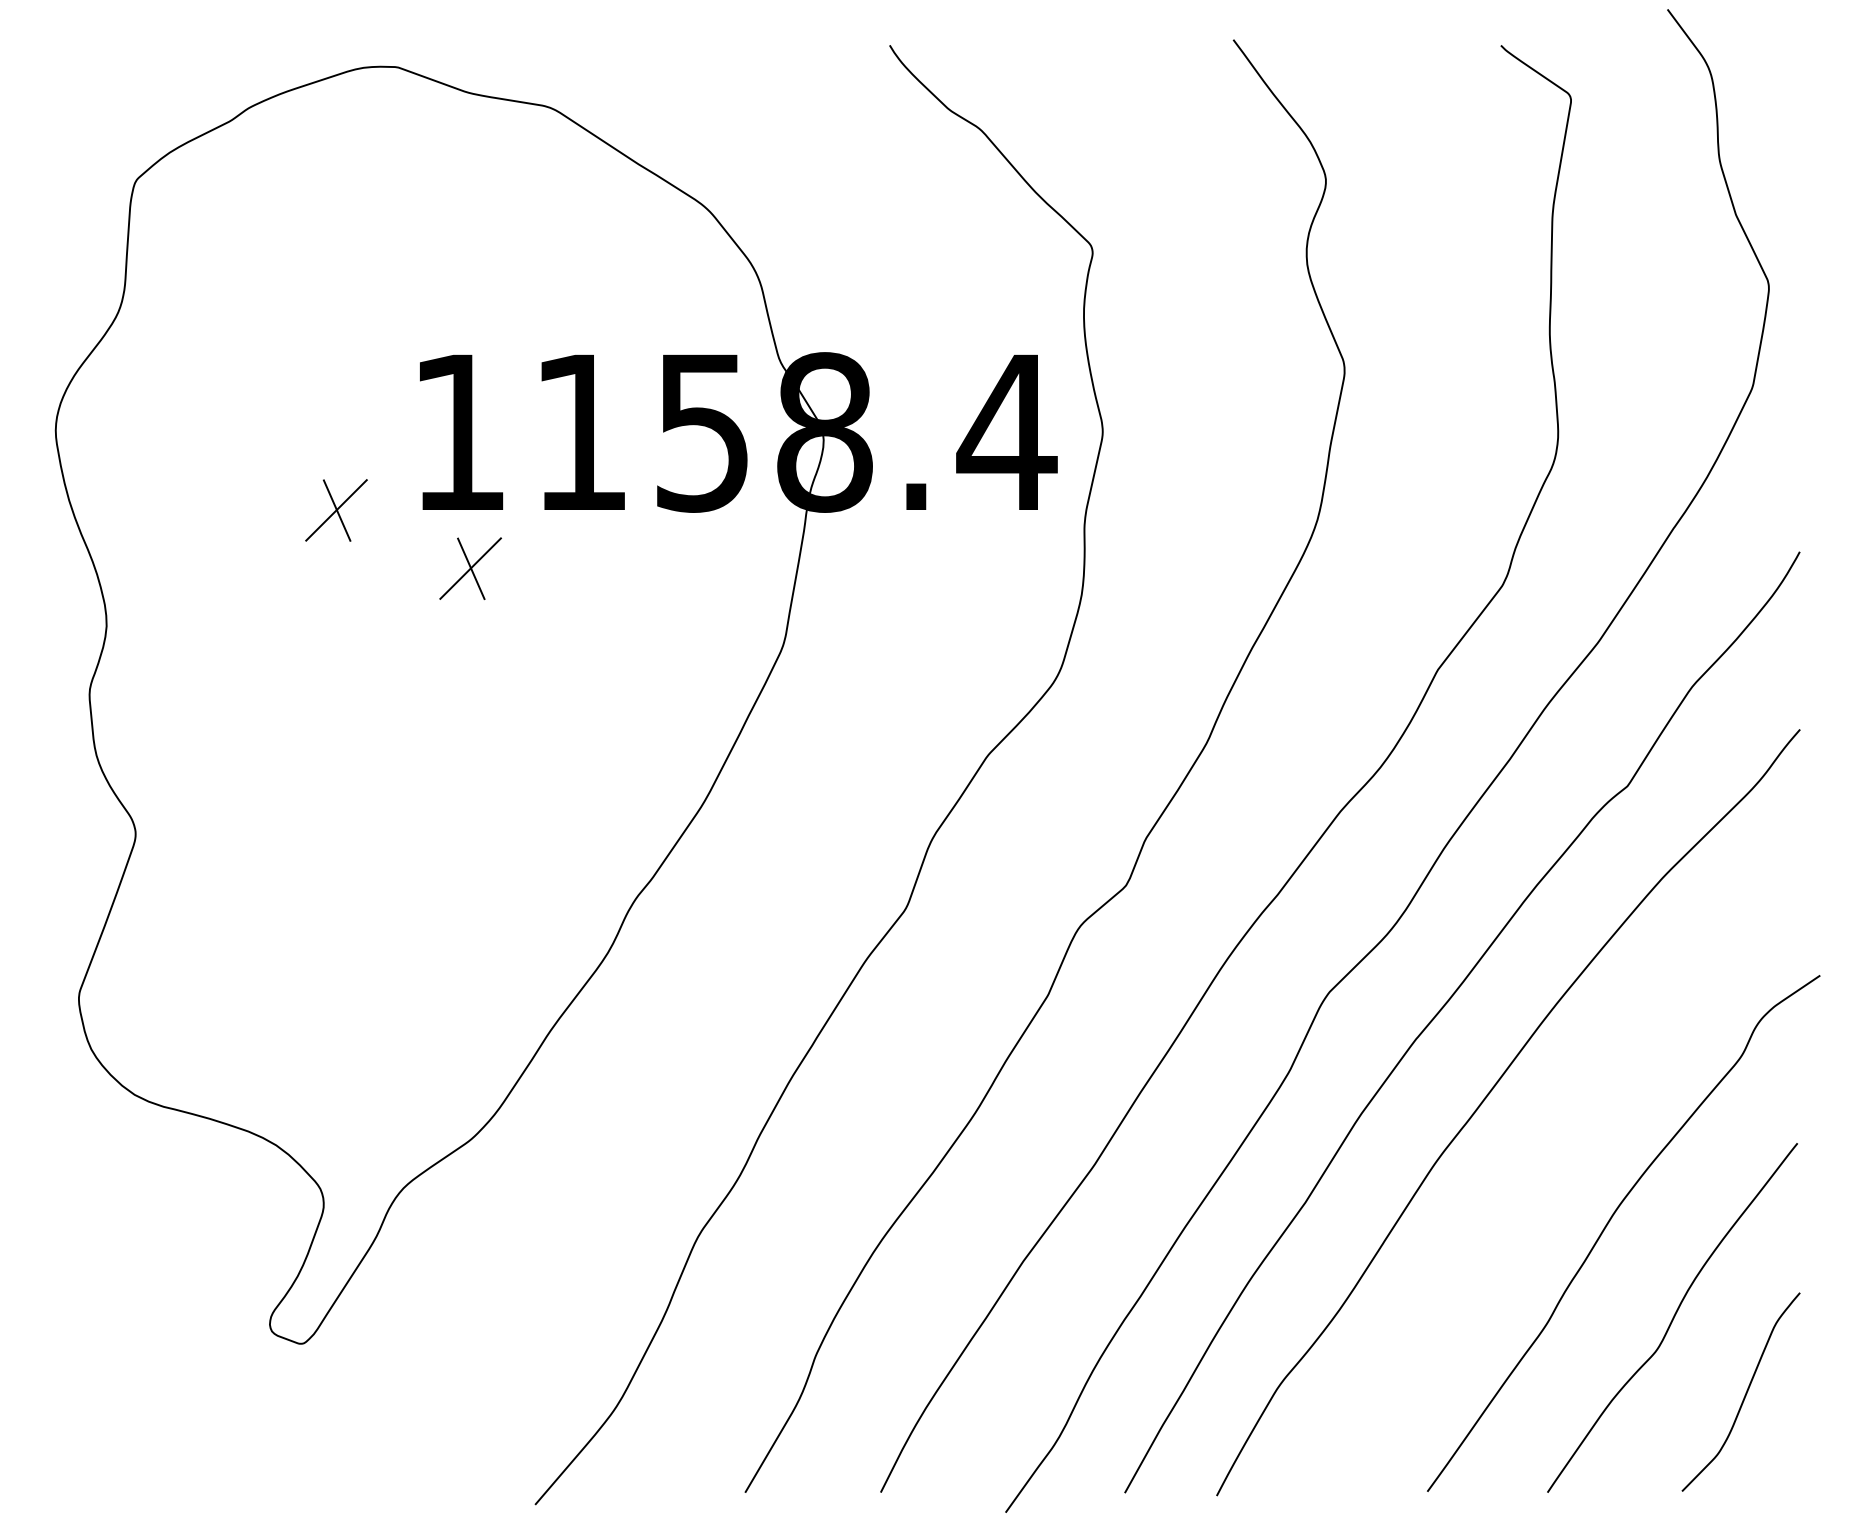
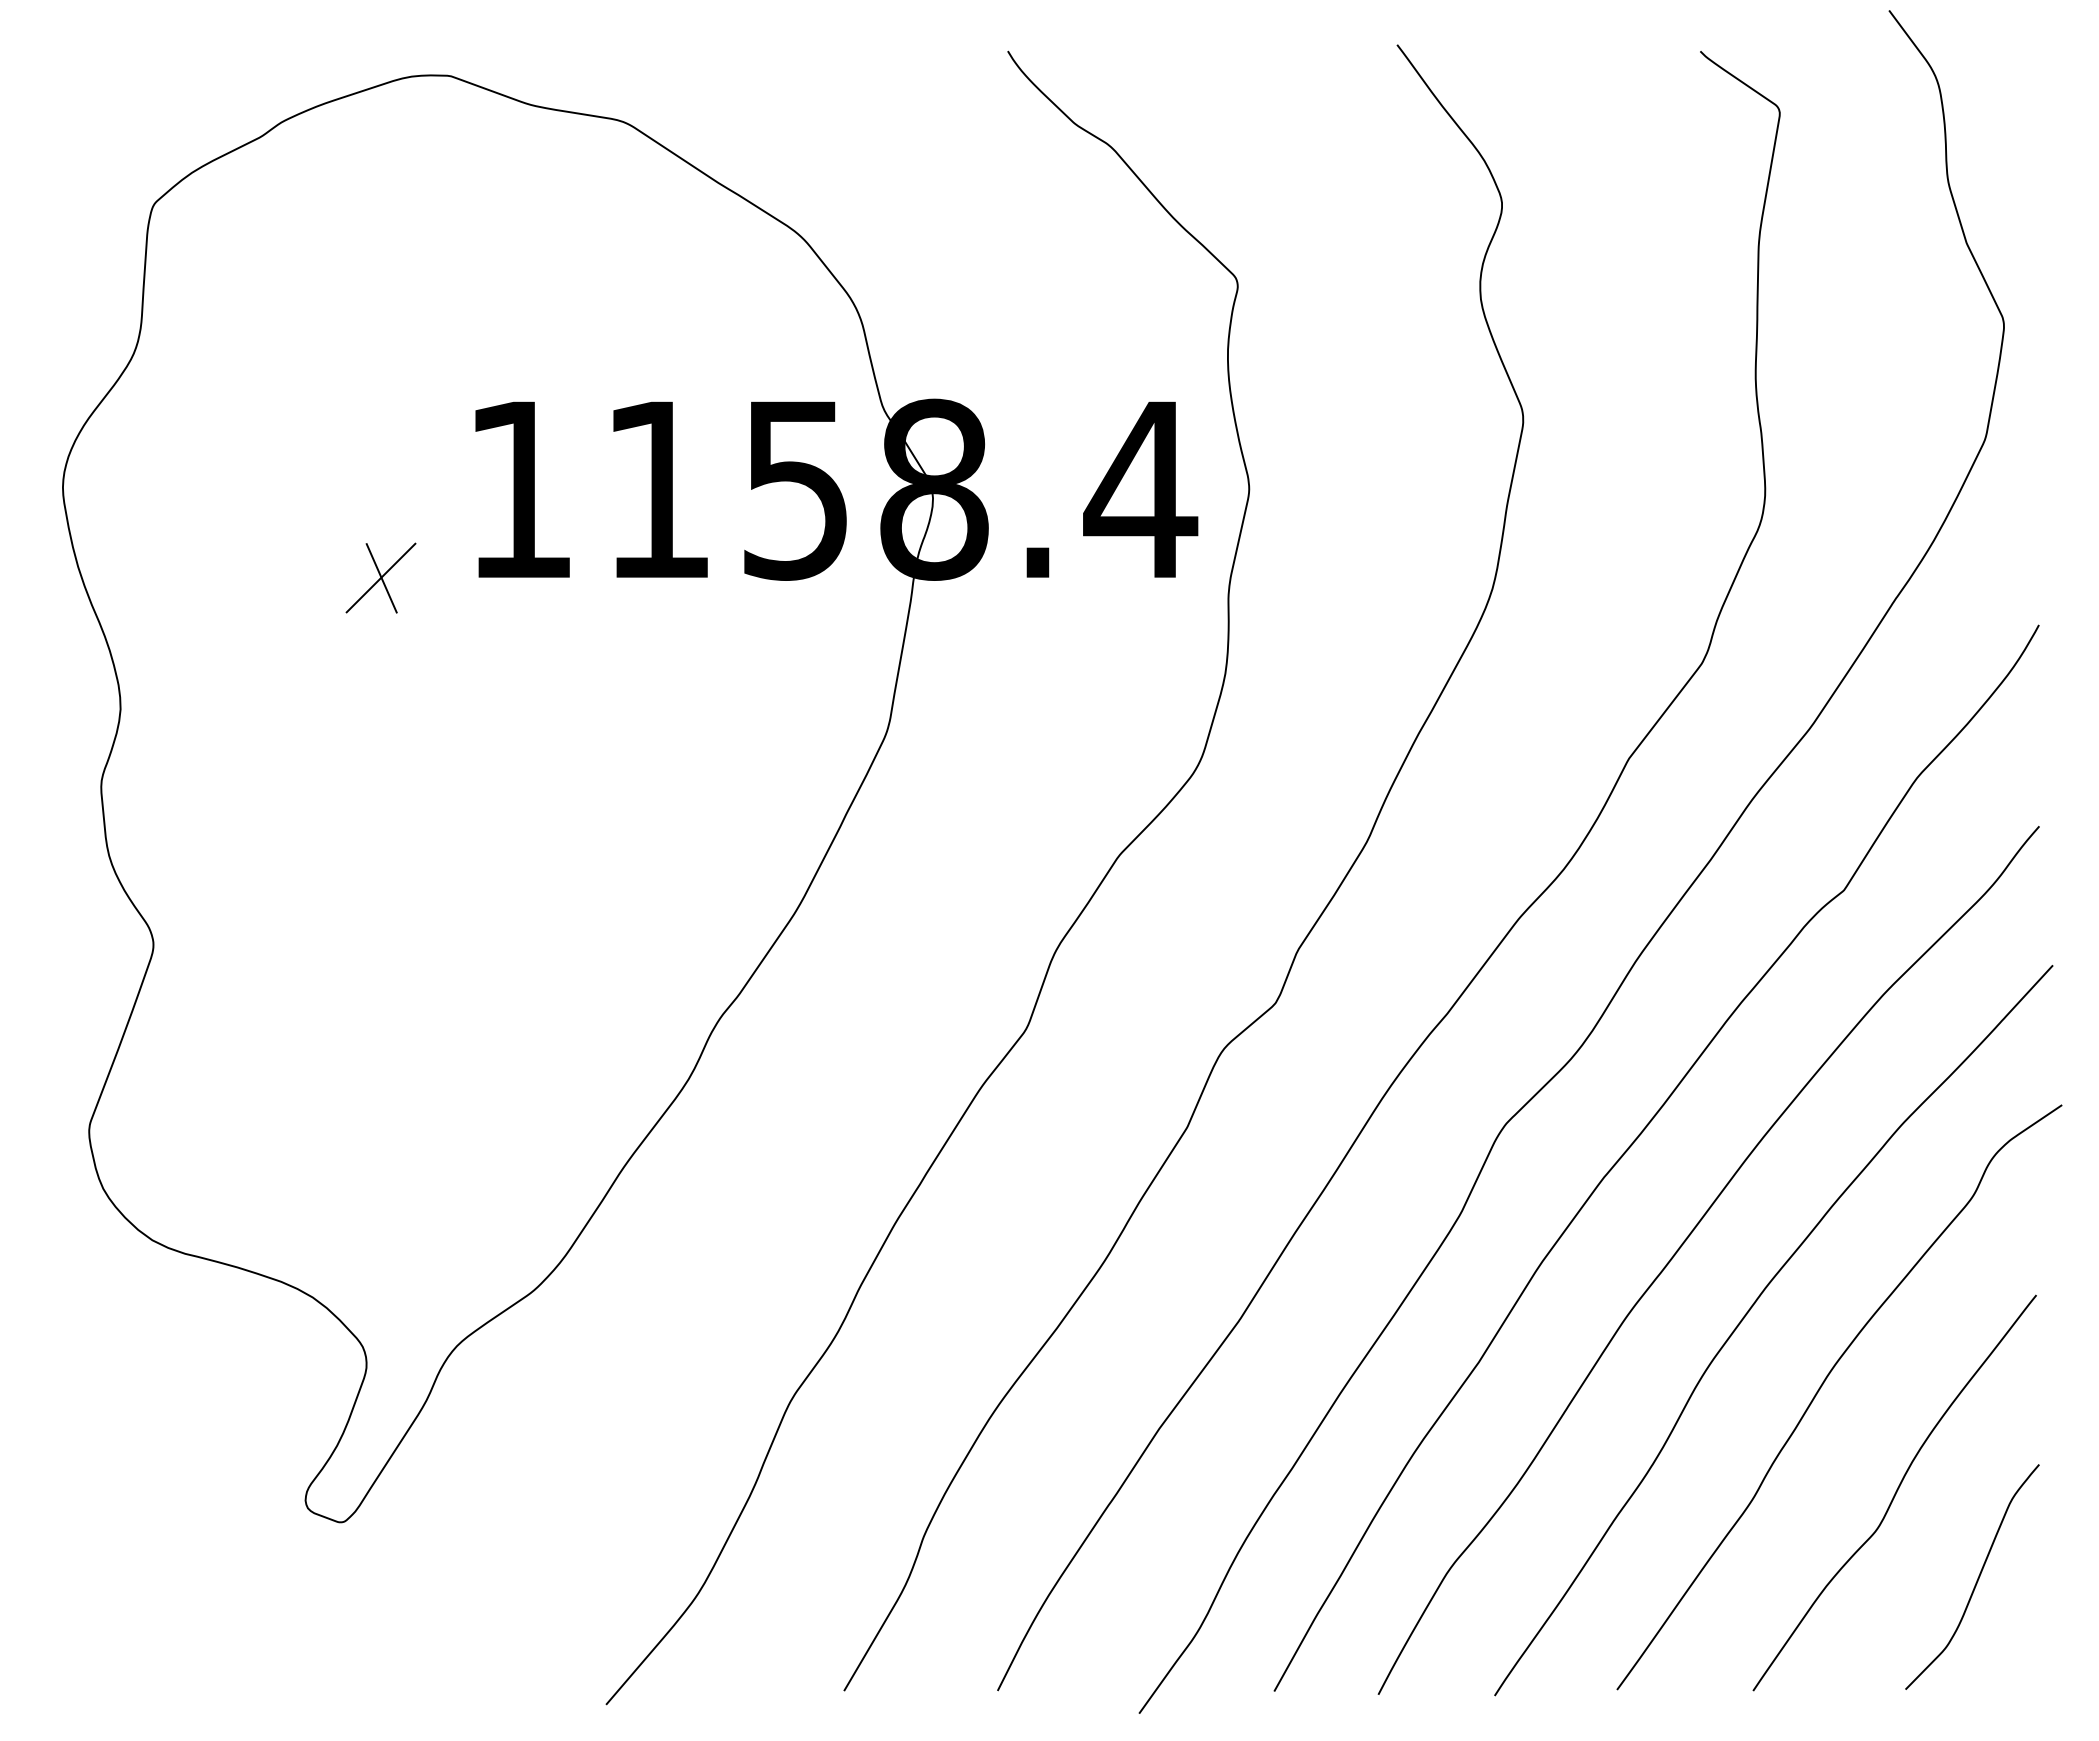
part: (470, 568) -> (532, 643), removed
curve: (1543, 1159) -> (1748, 1313), added

